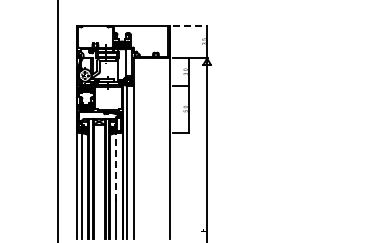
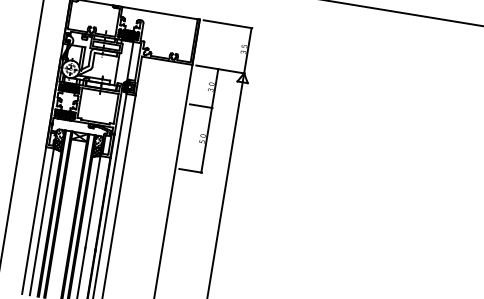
line: (190, 25) -> (228, 23), dashed -> solid
line: (115, 166) -> (92, 202), dashed -> solid

